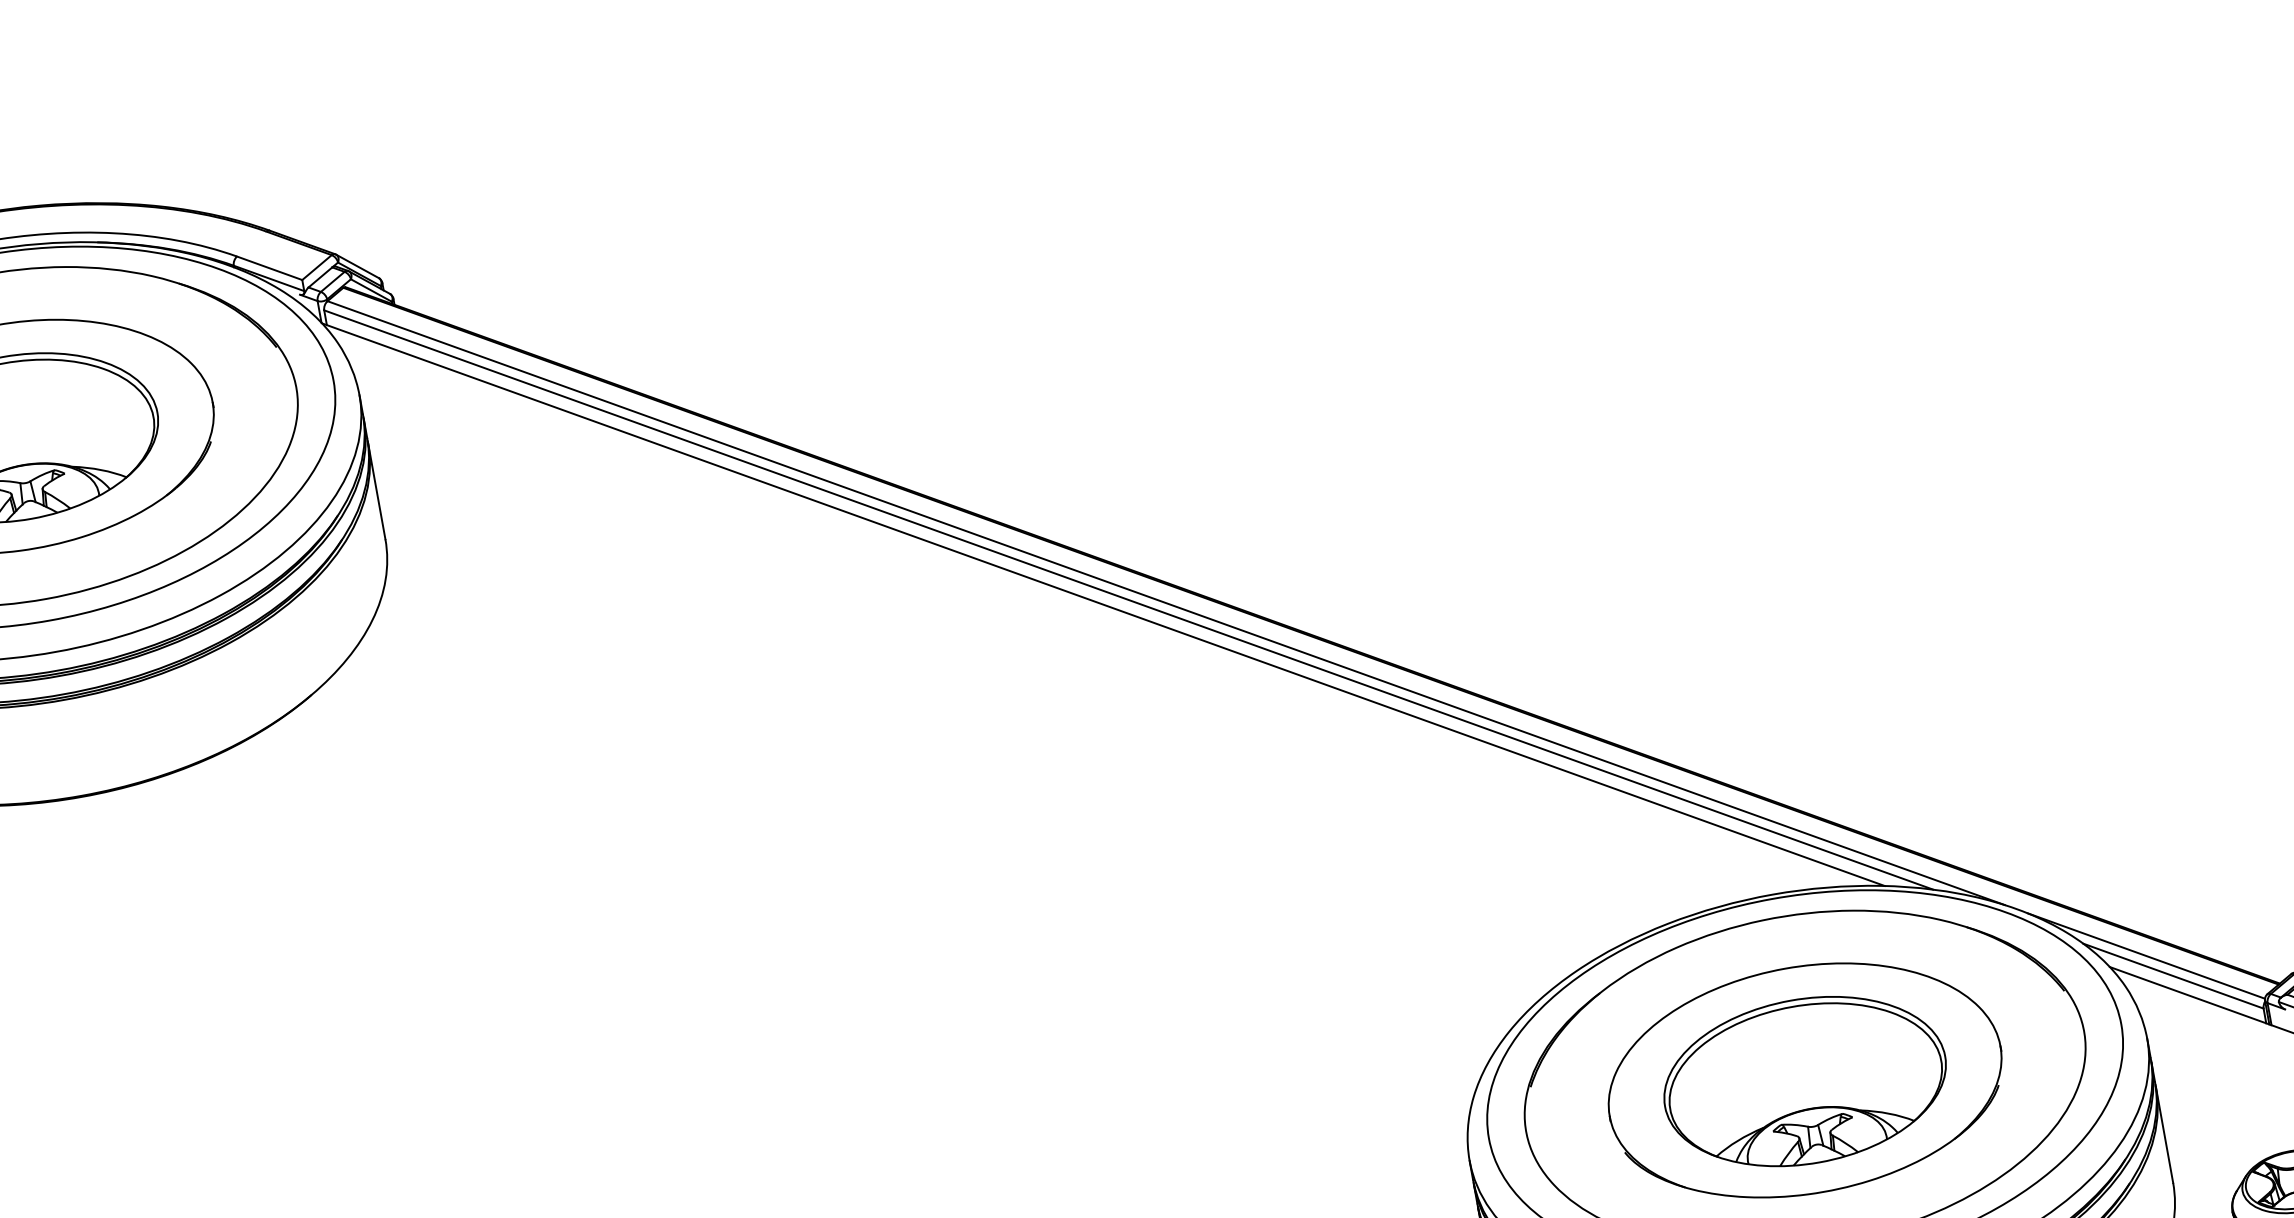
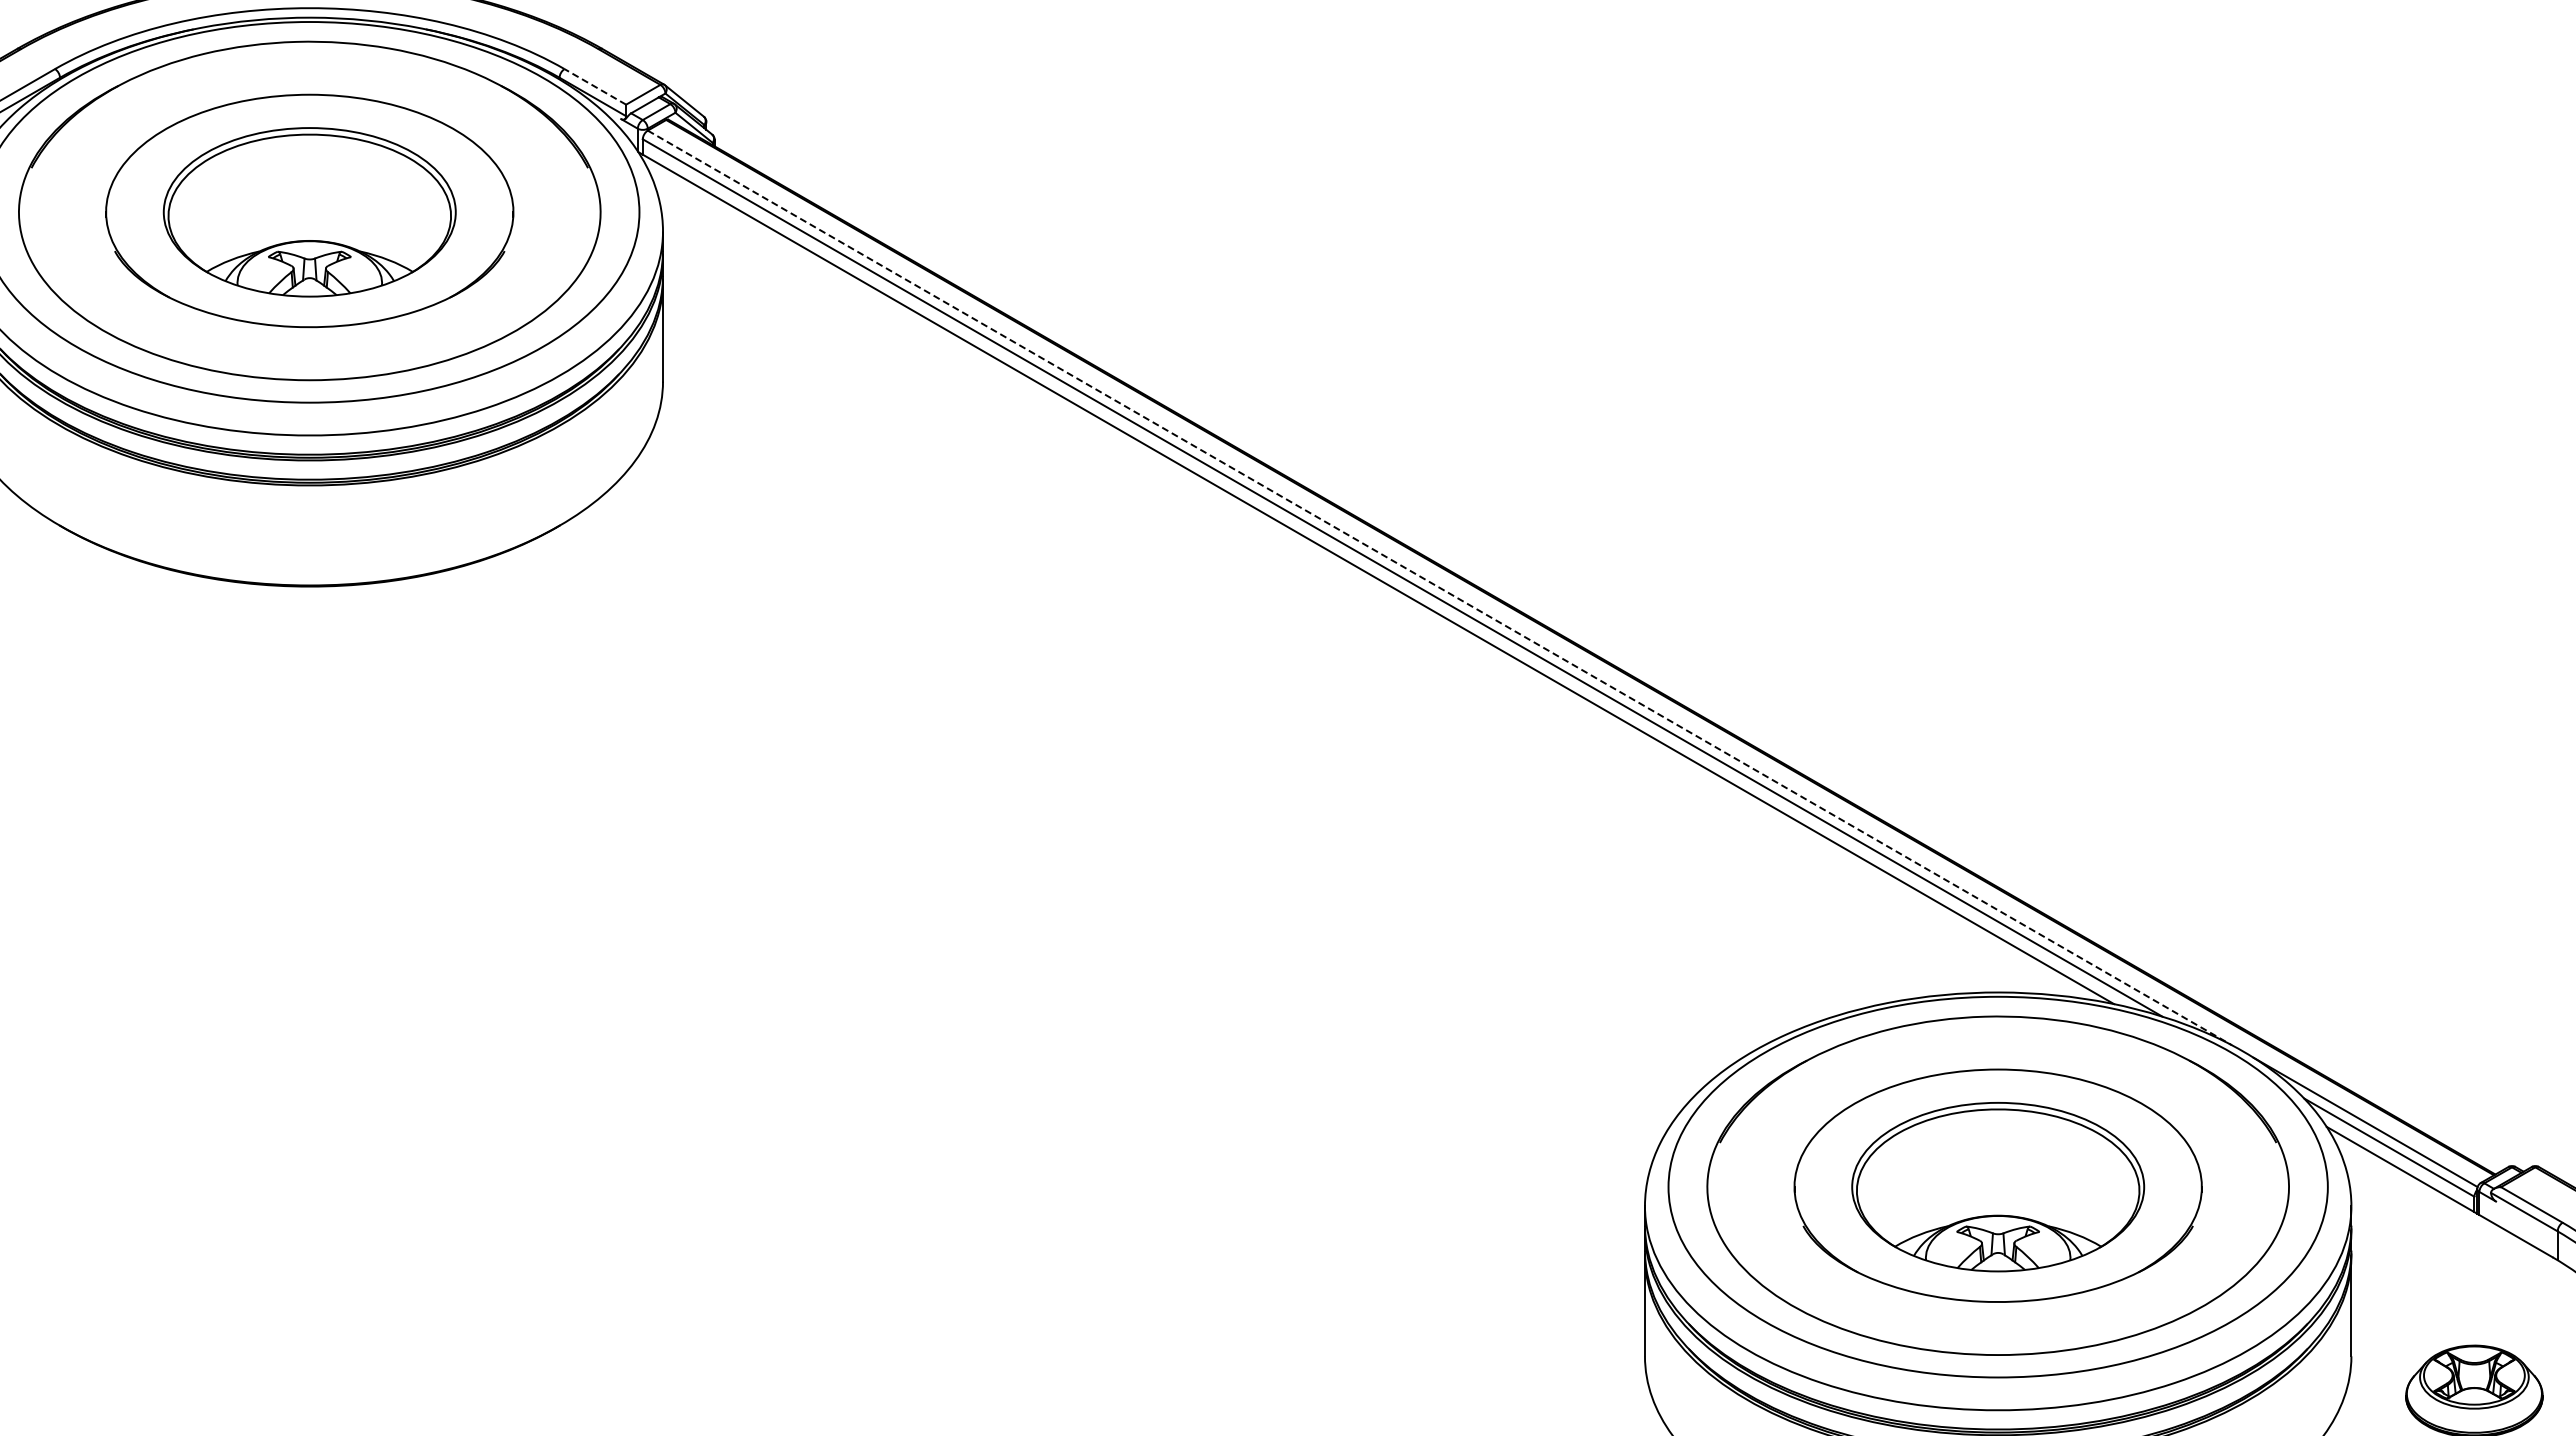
line: (269, 267) -> (595, 86), solid -> dashed
line: (1165, 602) -> (1439, 587), solid -> dashed

